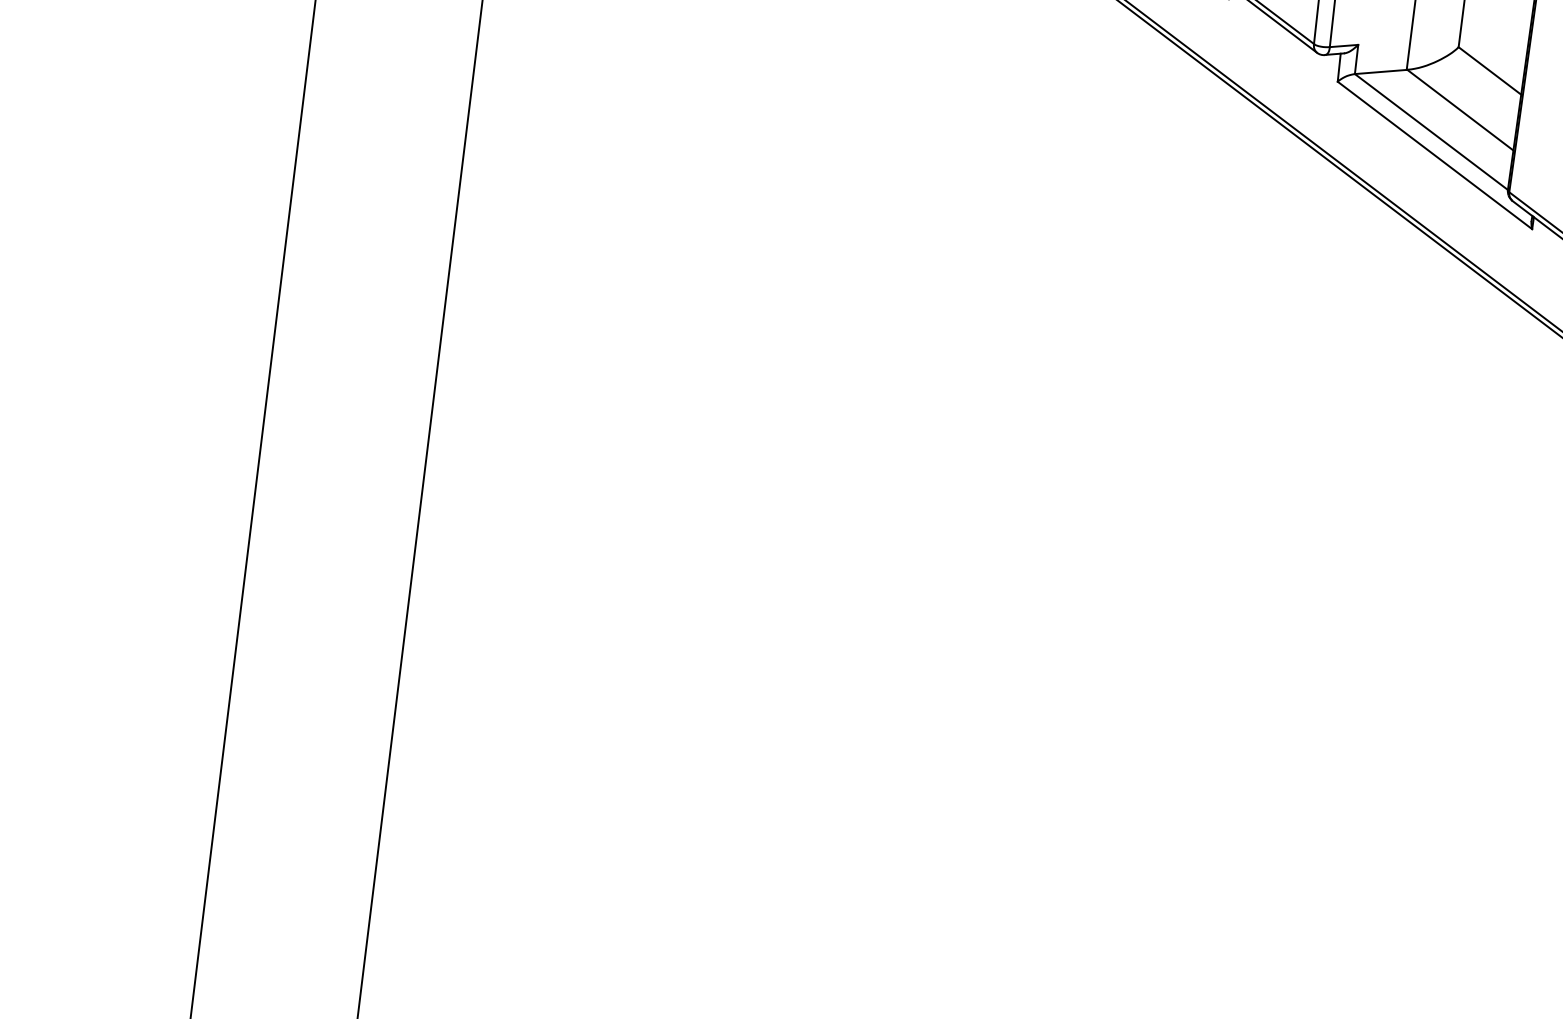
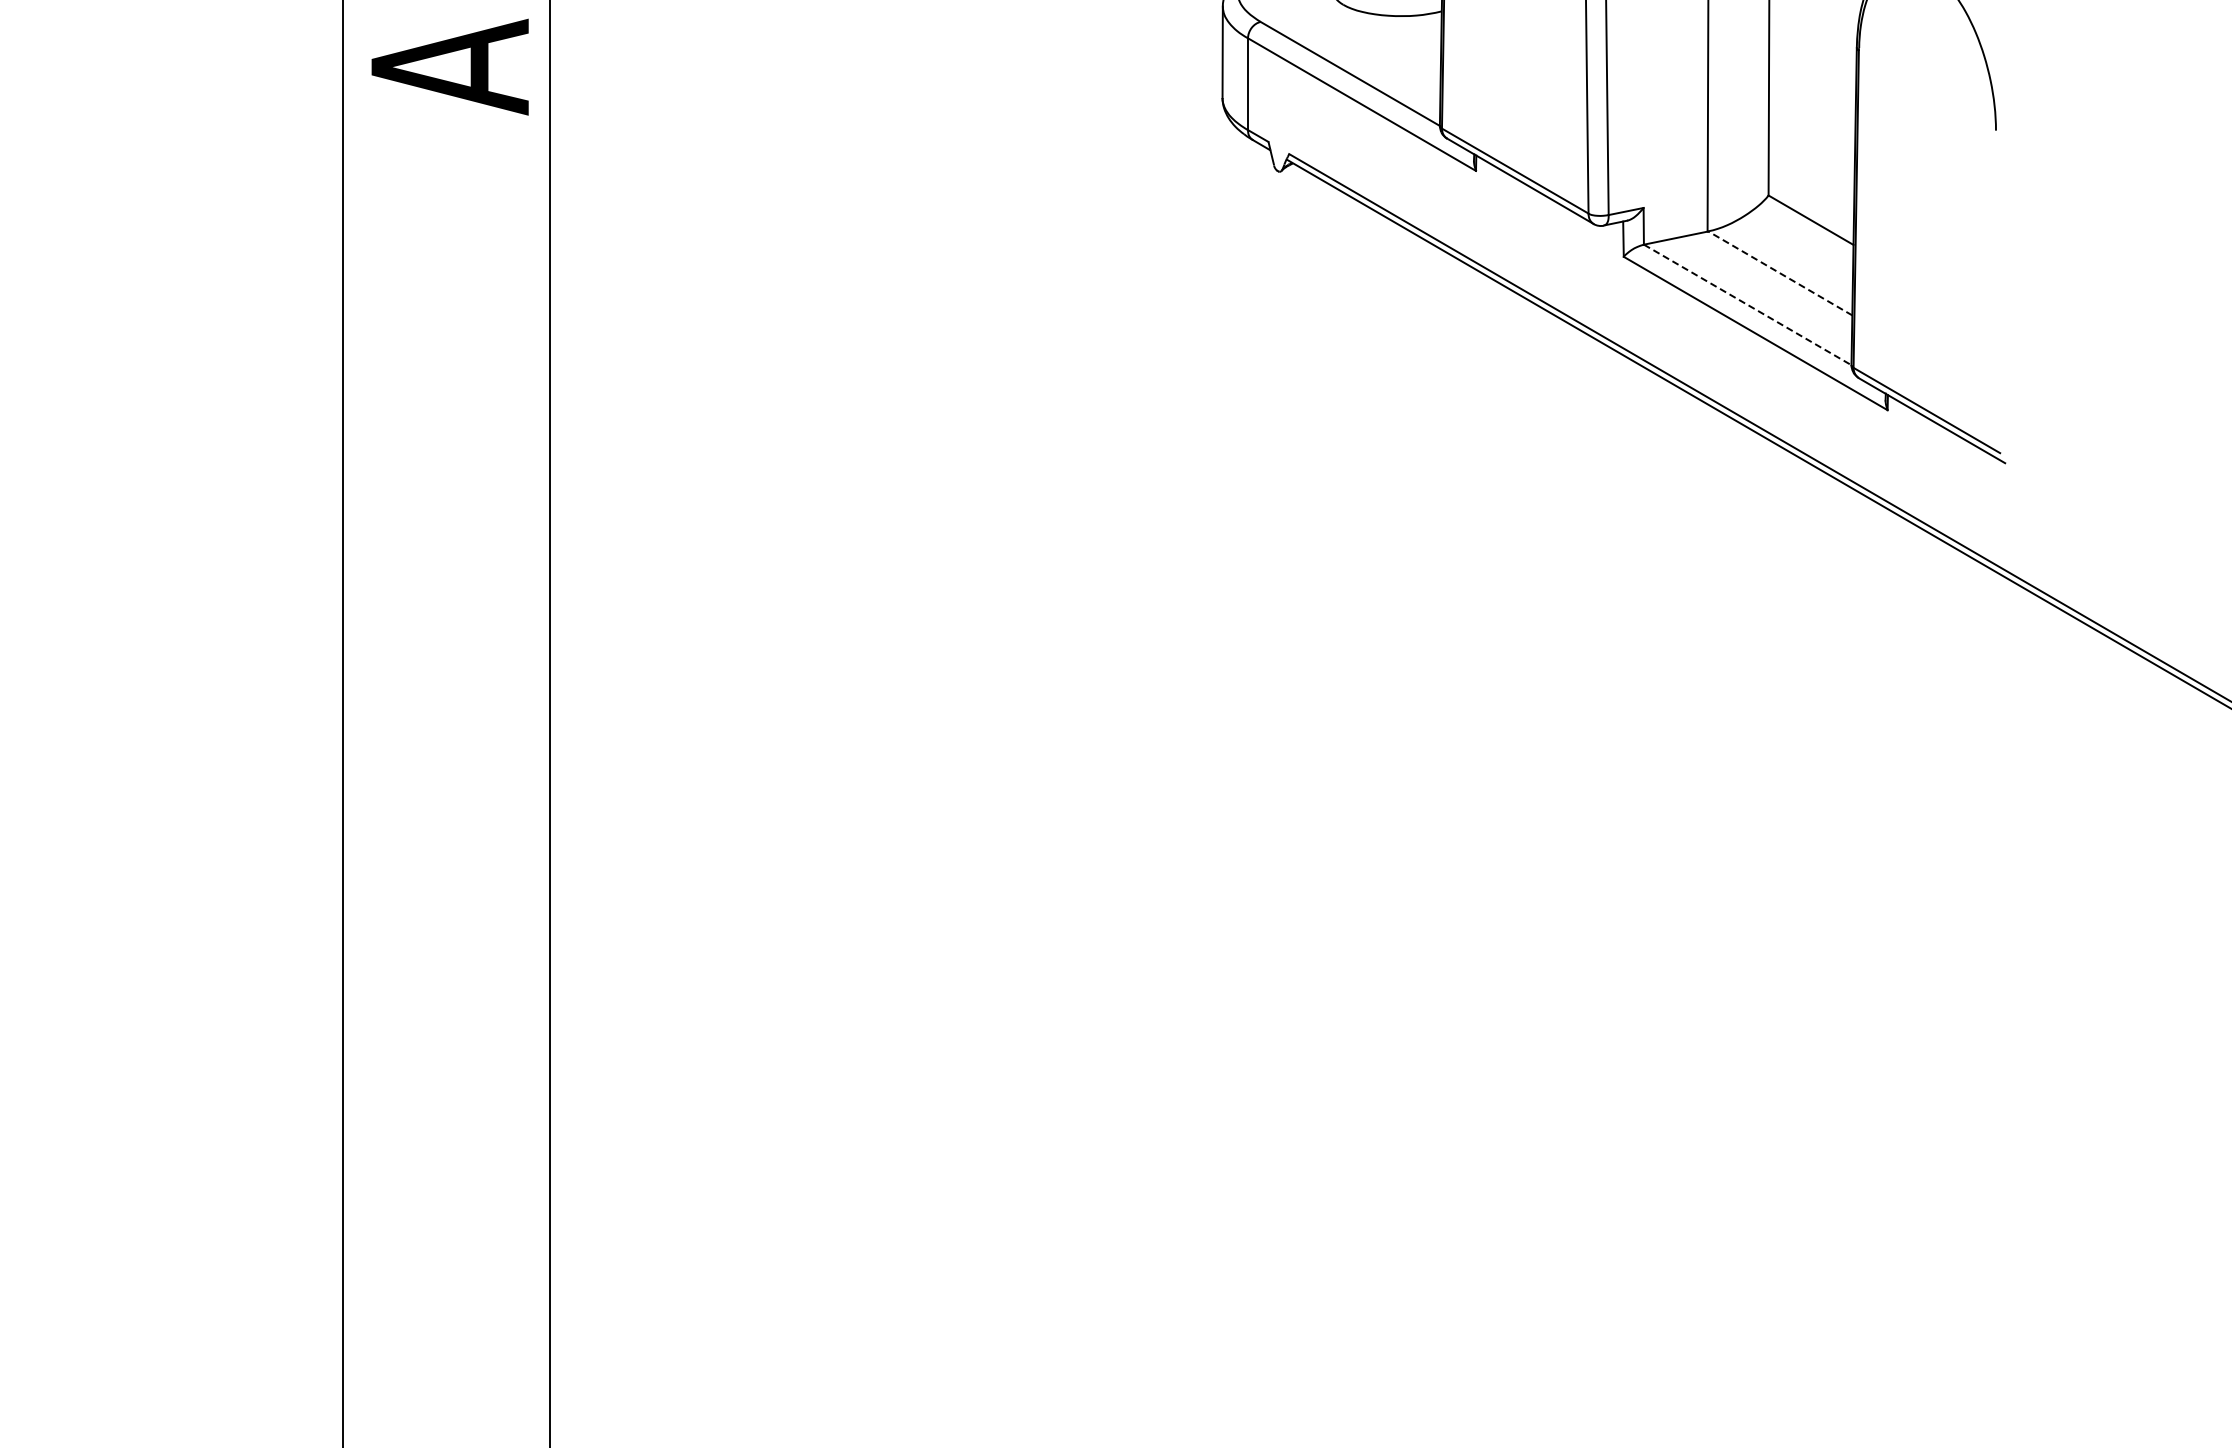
line: (1459, 110) -> (1779, 273), solid -> dashed
line: (1431, 132) -> (1748, 305), solid -> dashed

